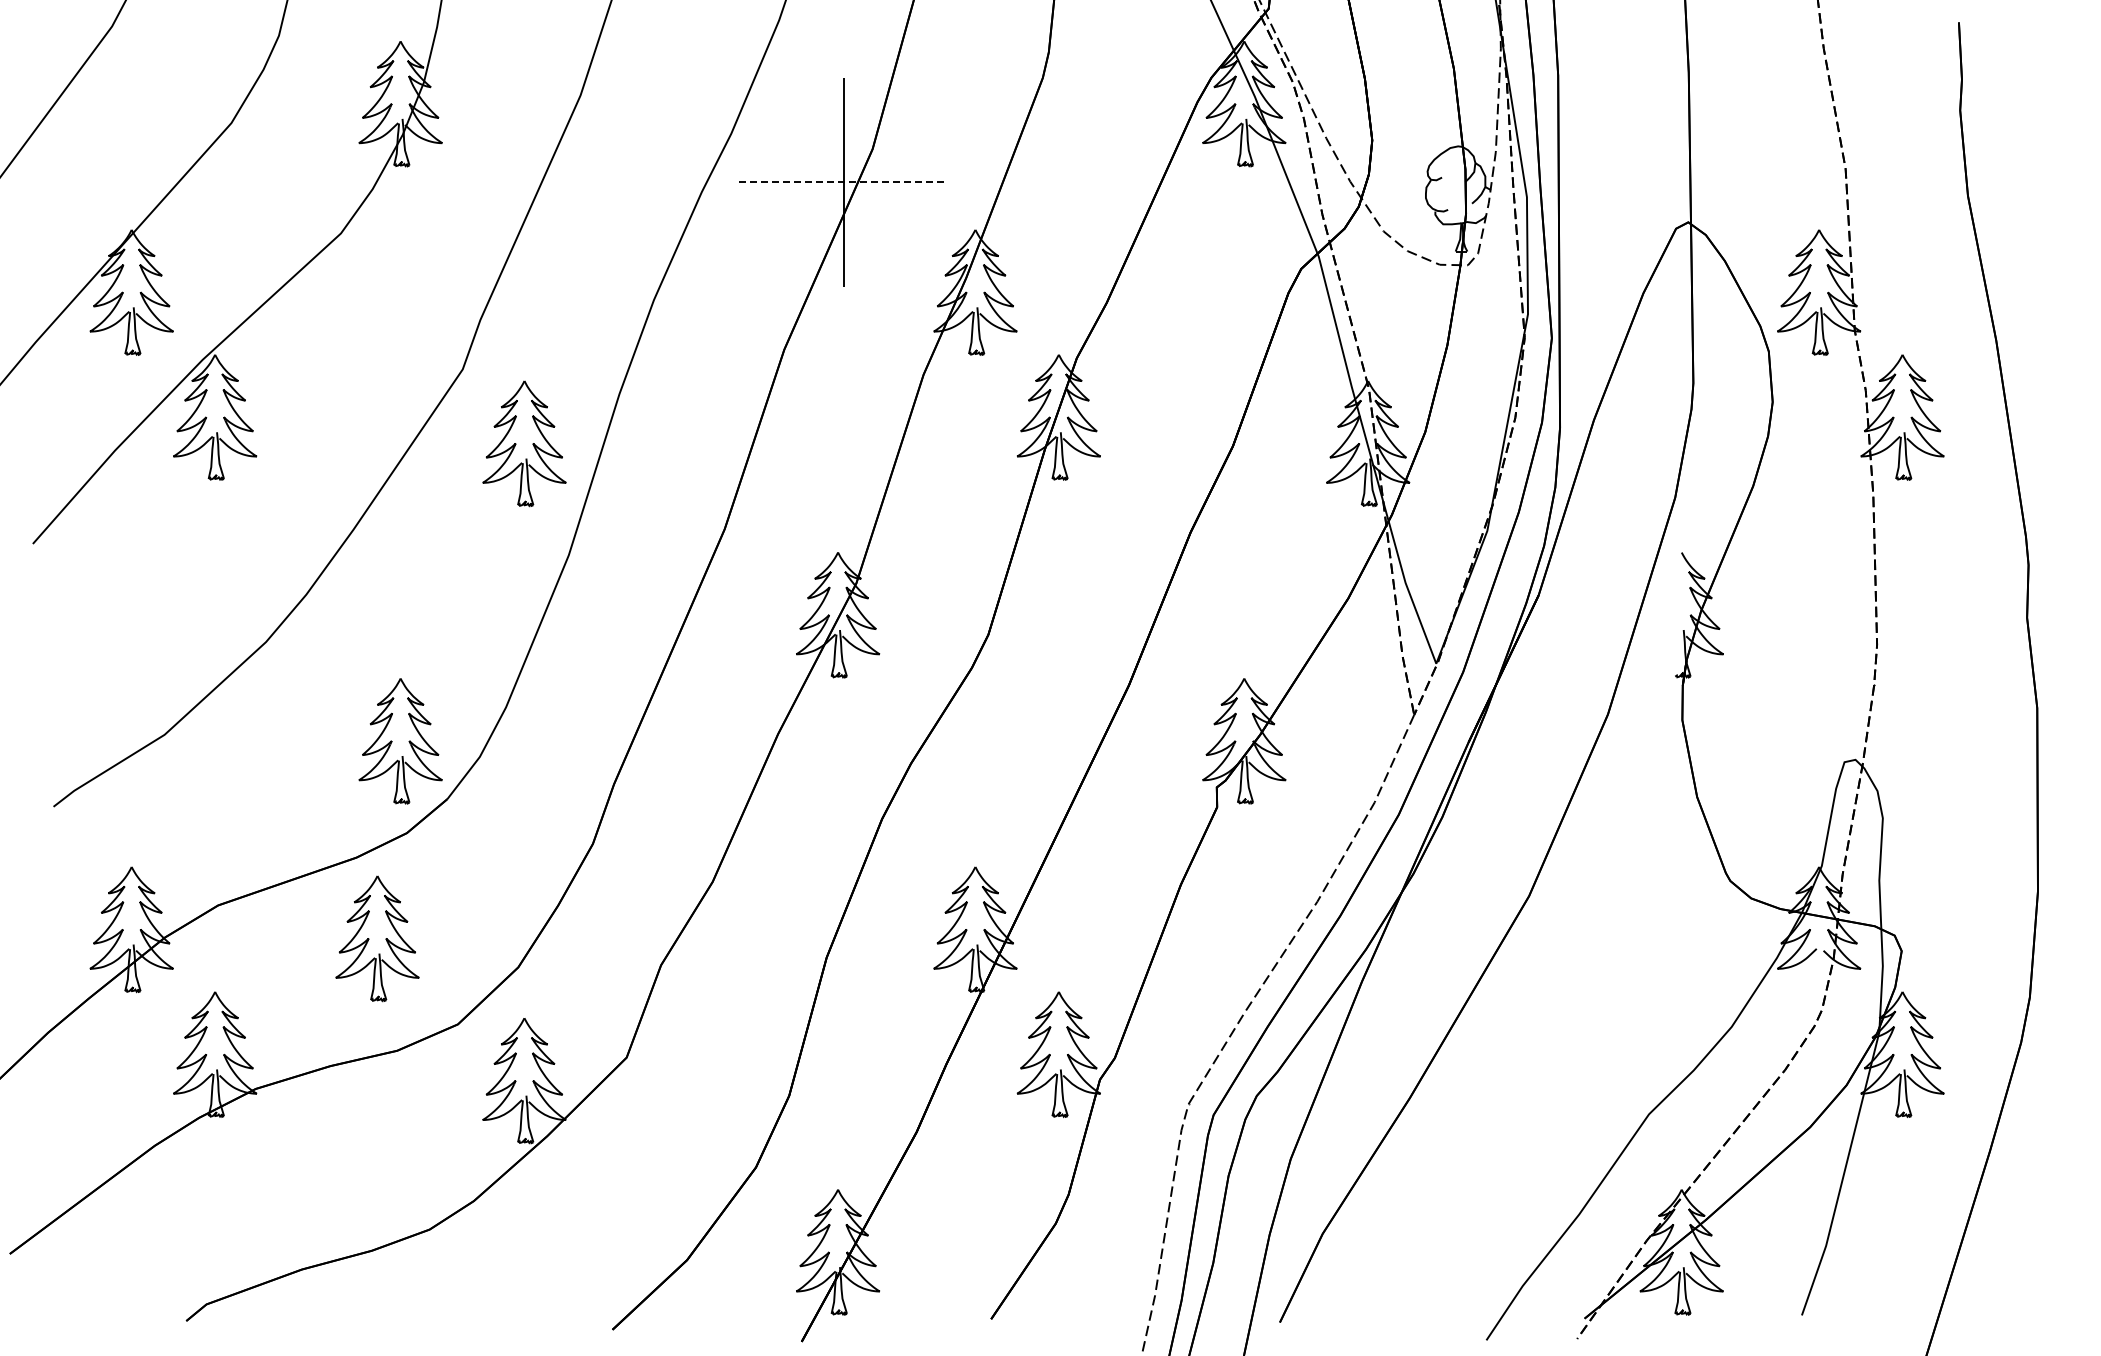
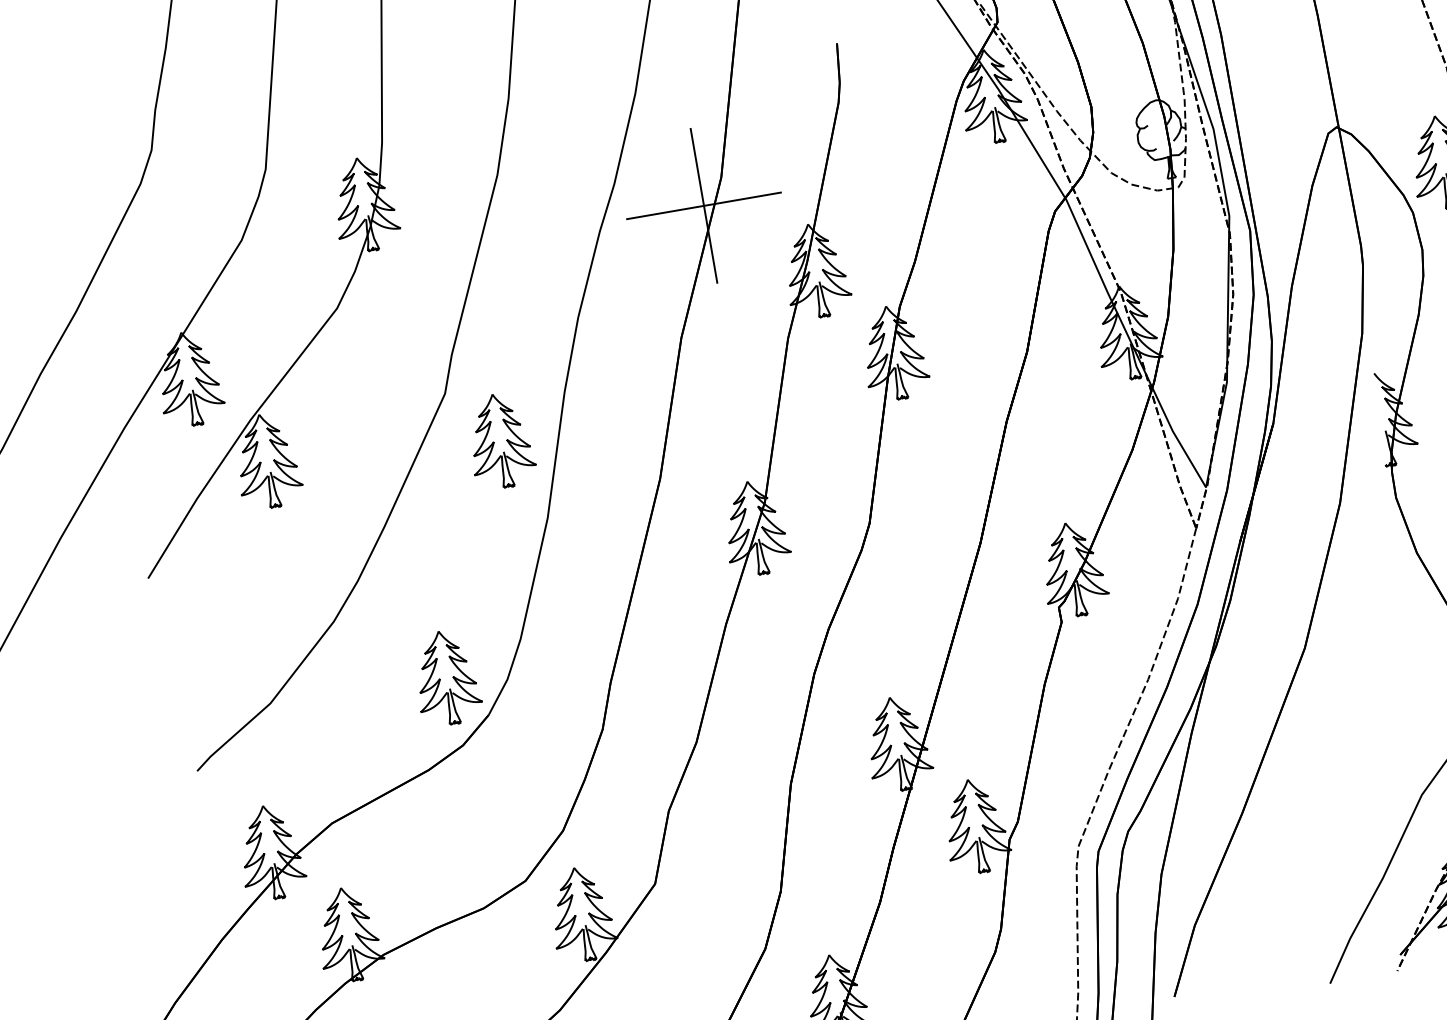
line: (843, 182) -> (703, 206), dashed -> solid
part: (377, 938) -> (454, 827), removed

